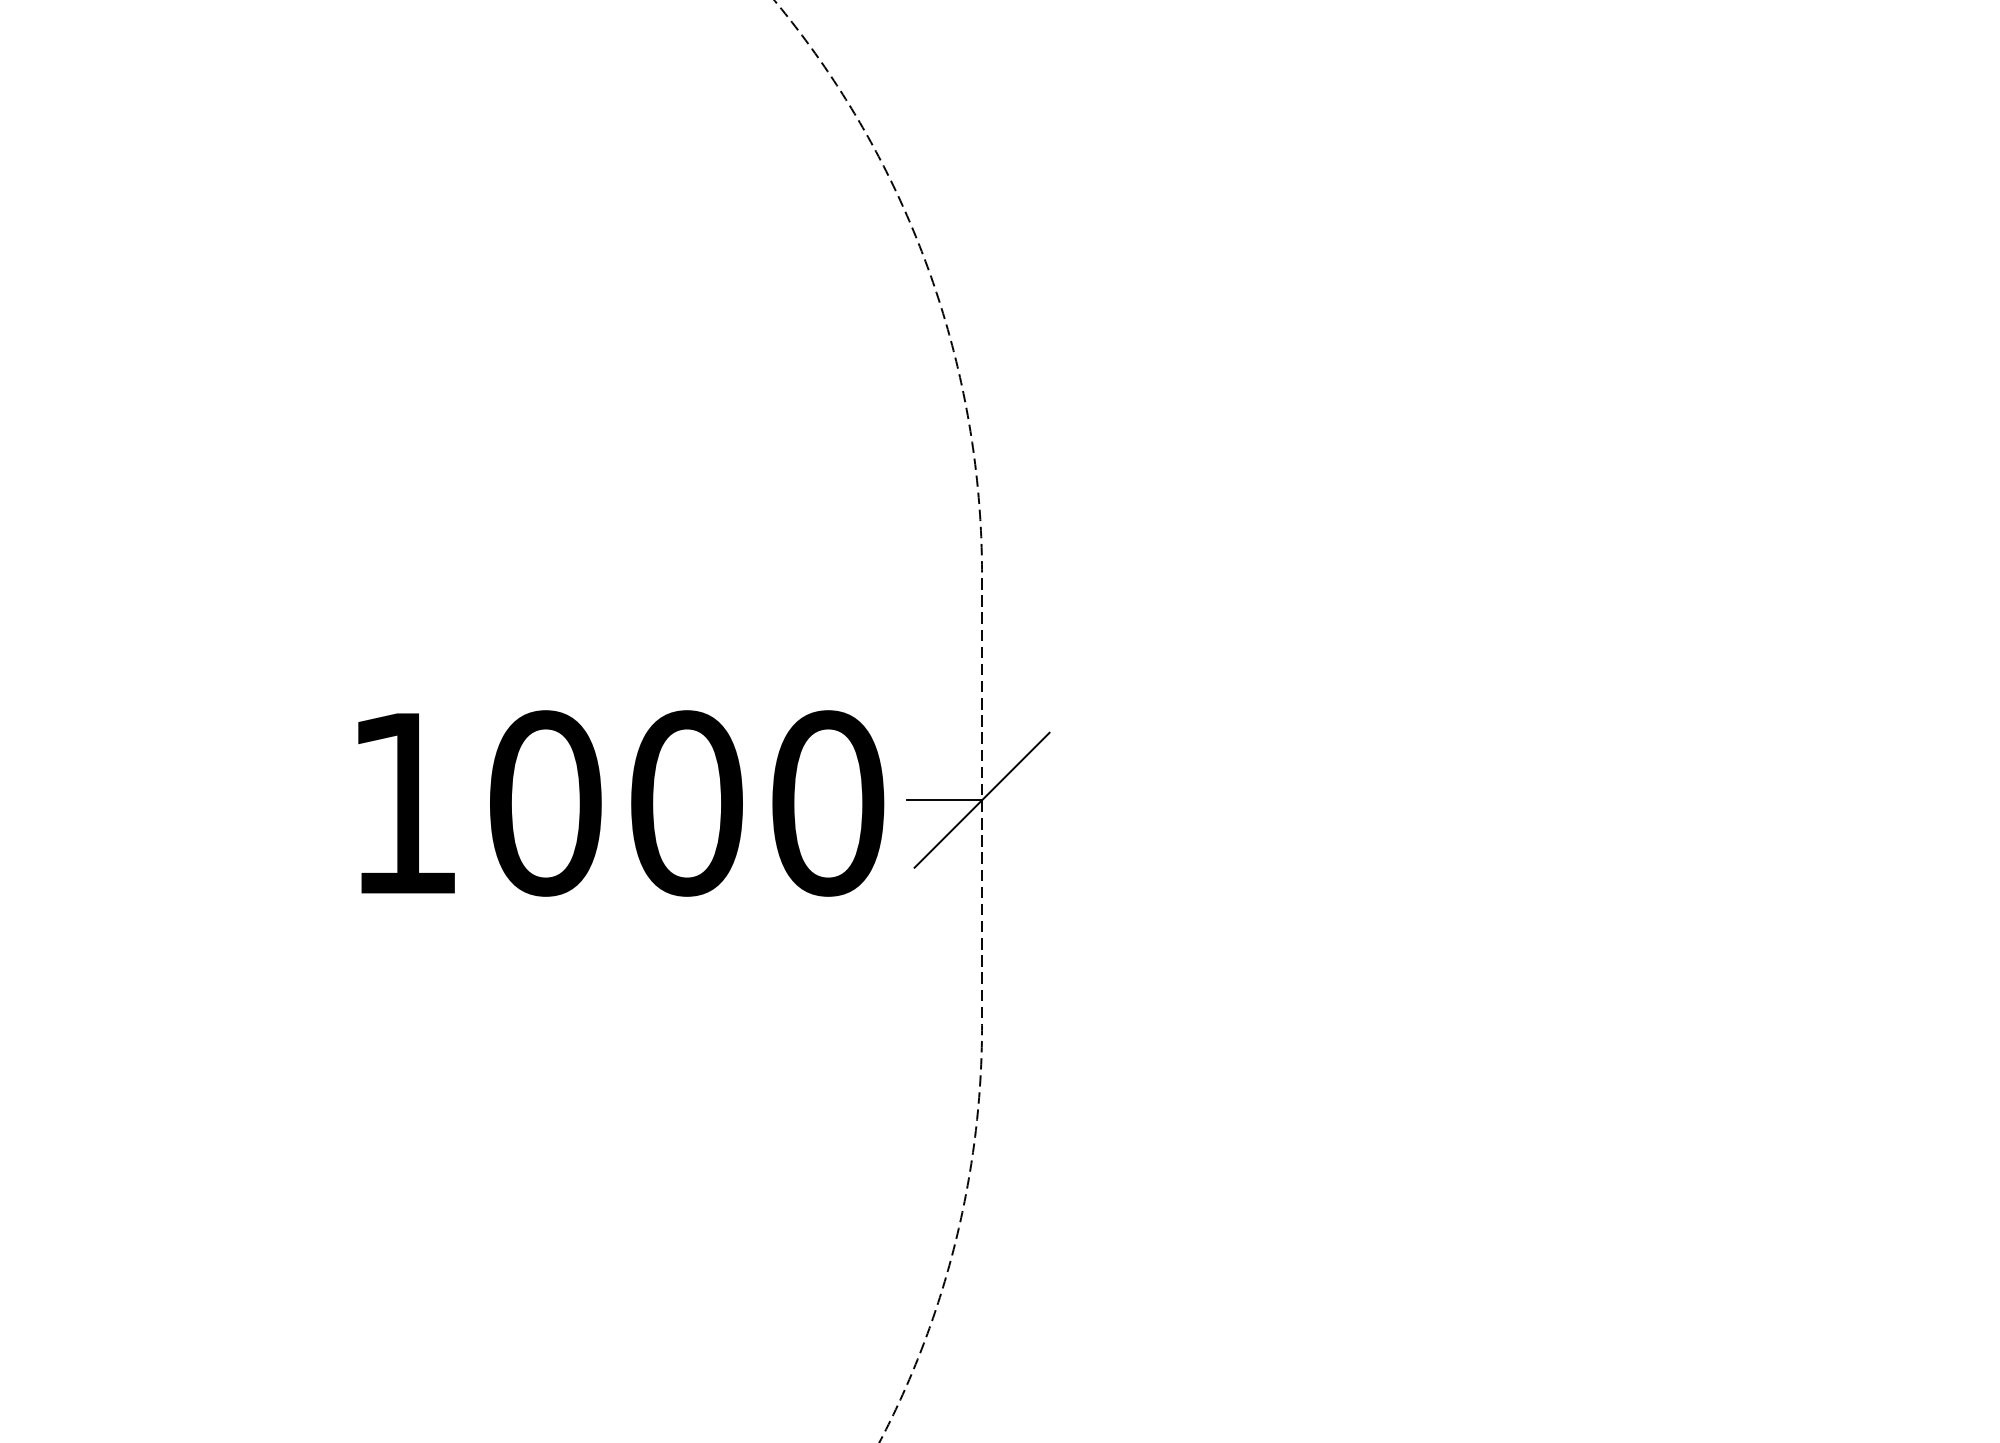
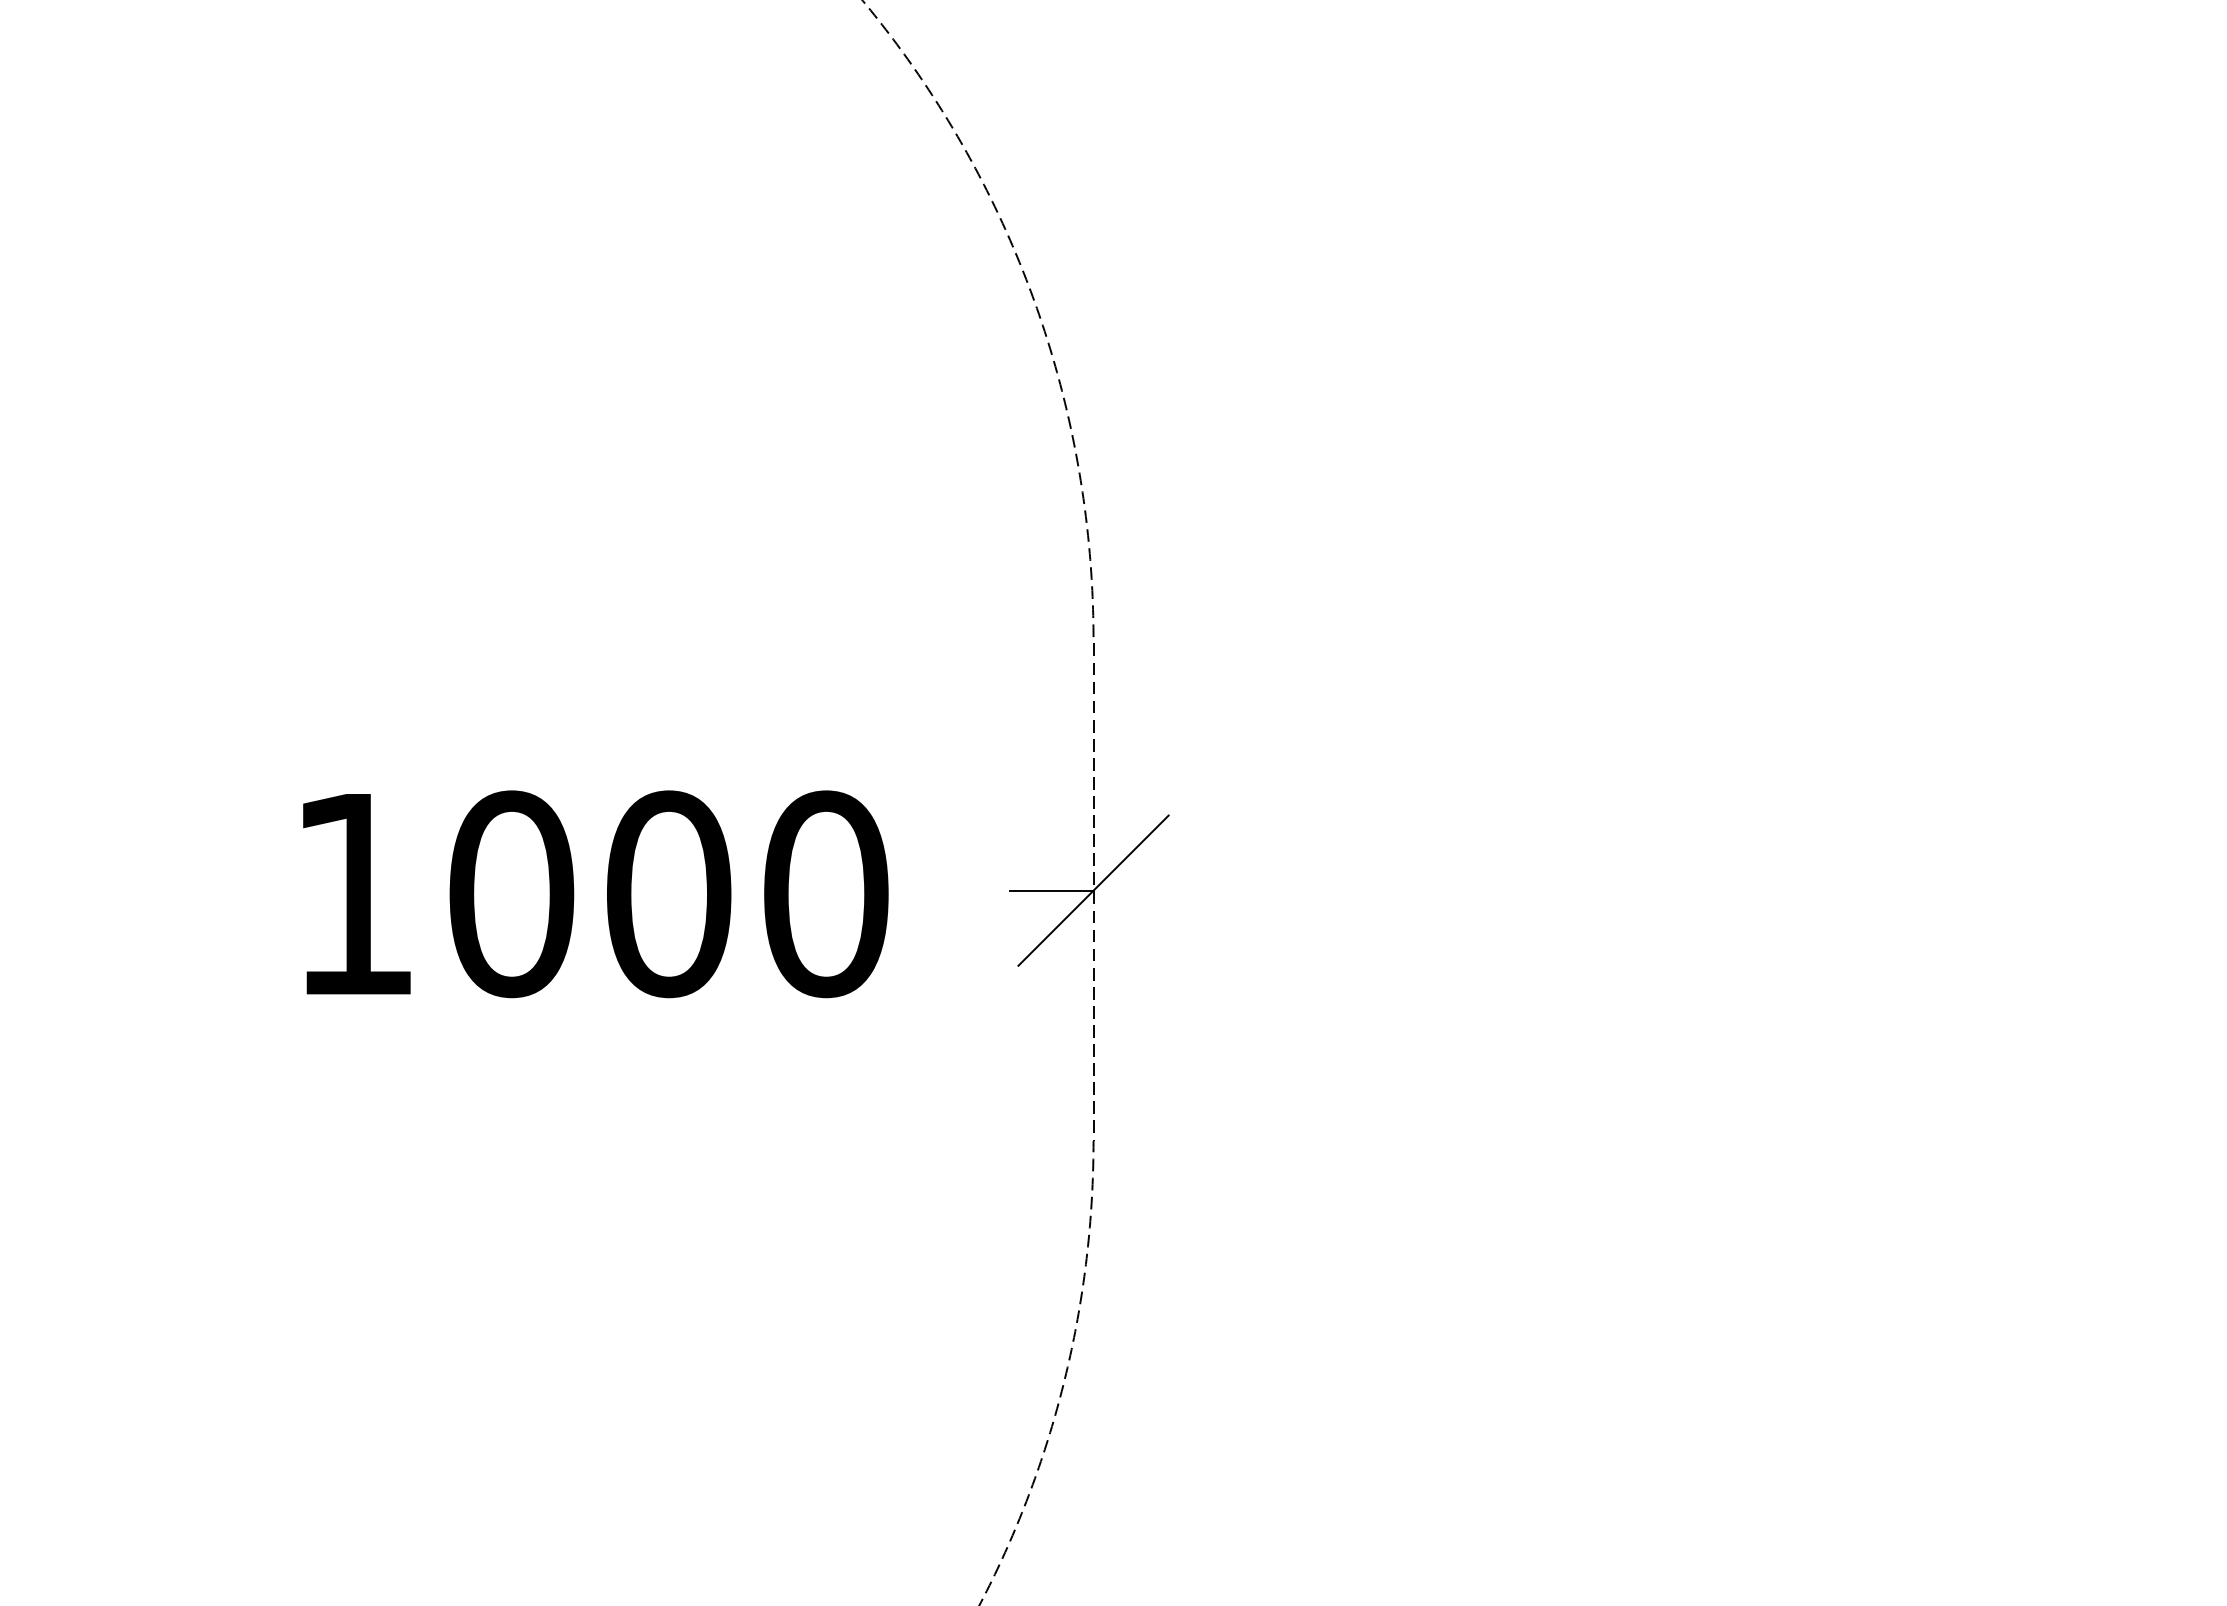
text: (620, 803) -> (595, 894), moved

